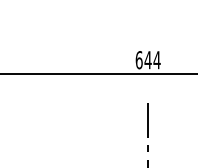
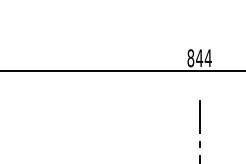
text: (138, 59) -> (190, 57), 644 -> 844

